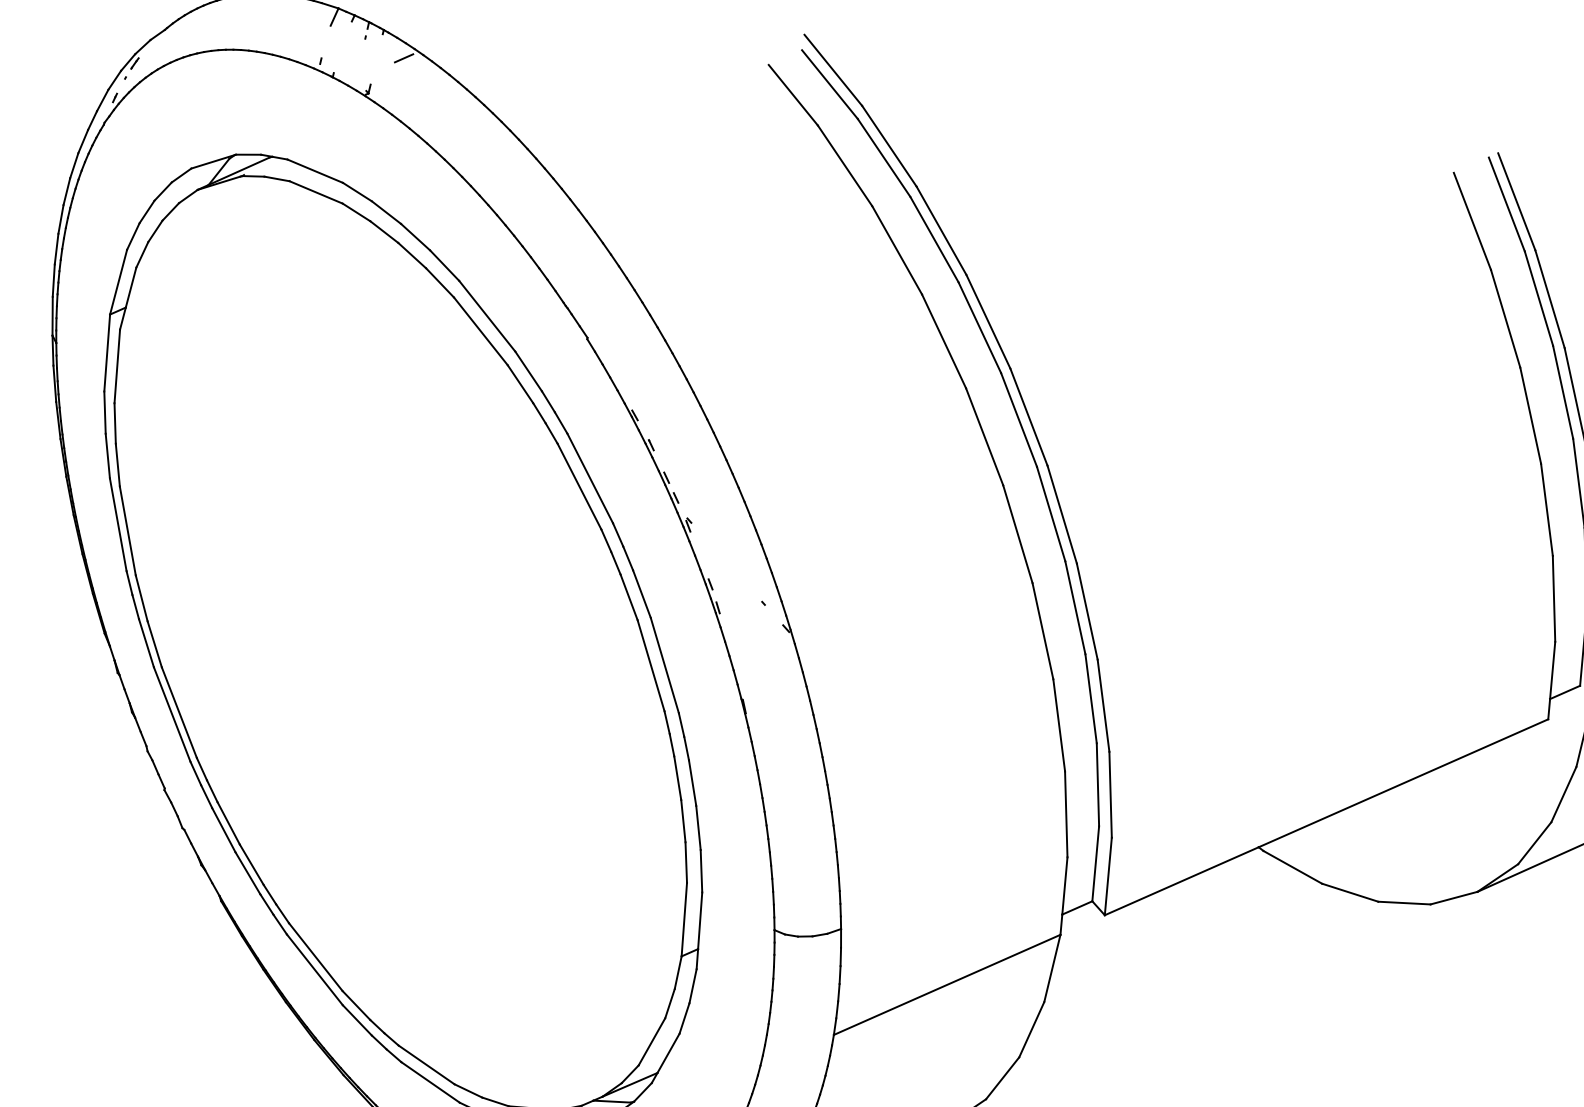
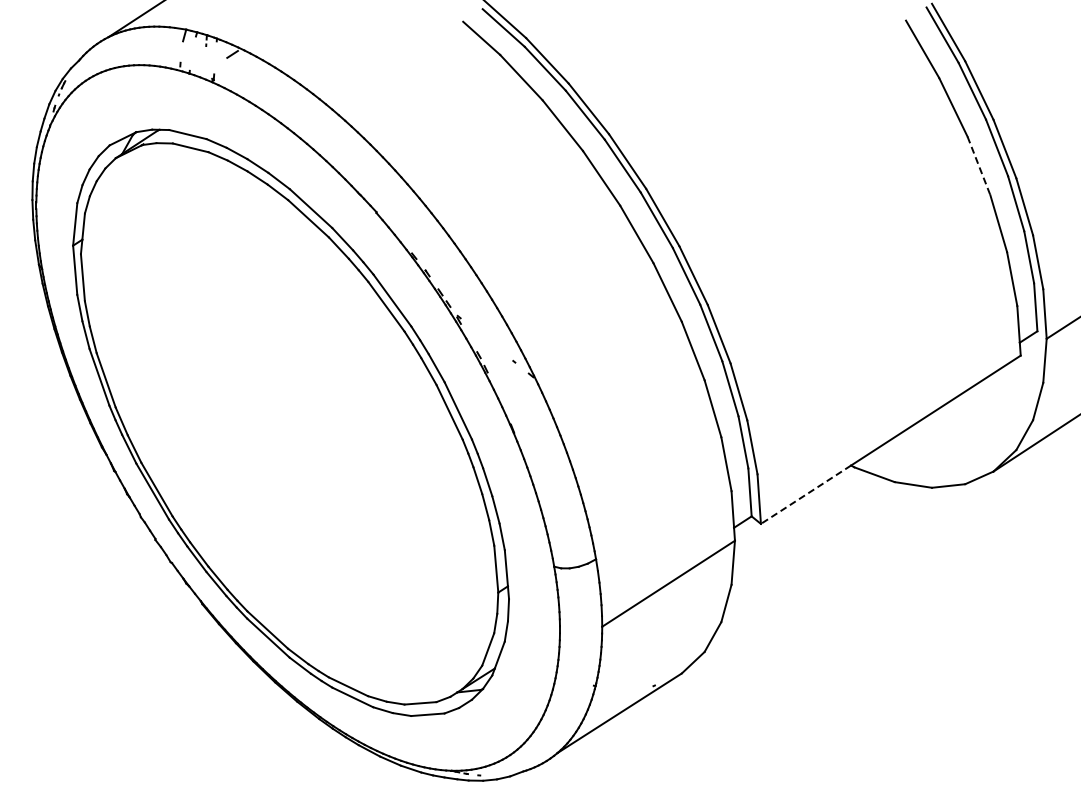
line: (1531, 416) -> (979, 166), solid -> dashed
line: (1182, 881) -> (806, 494), solid -> dashed

